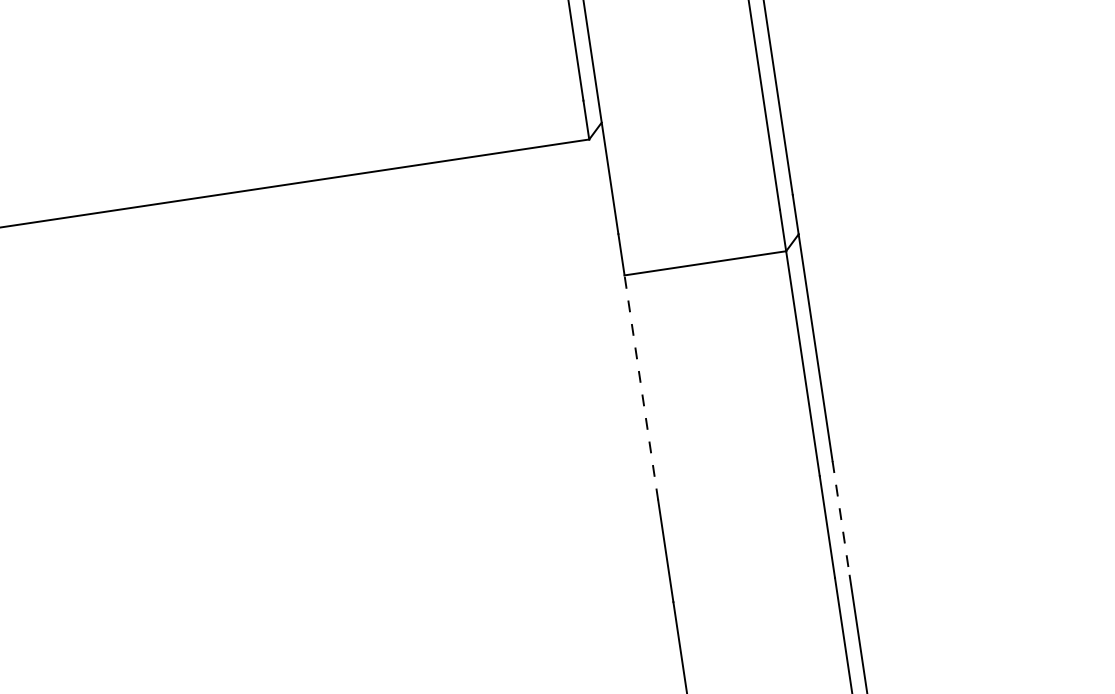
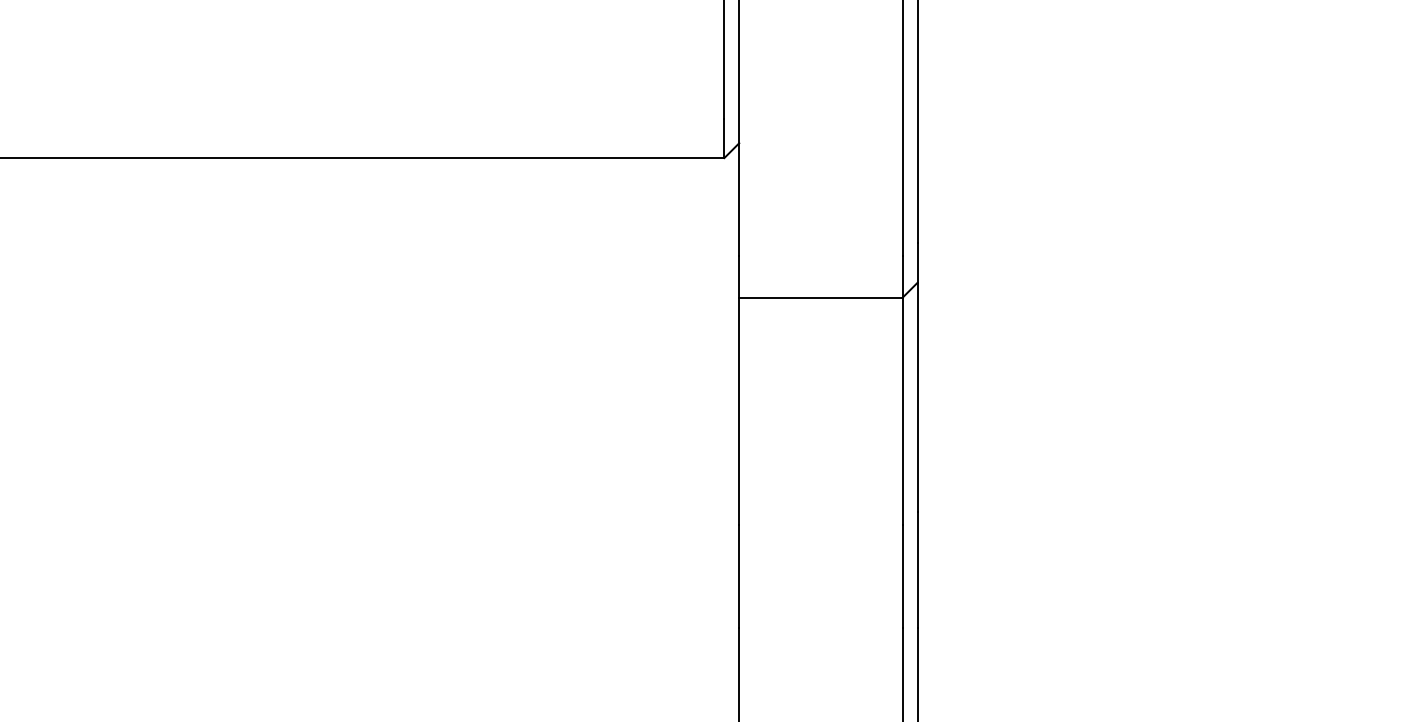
line: (641, 387) -> (739, 411), dashed -> solid
line: (841, 518) -> (917, 570), dashed -> solid

